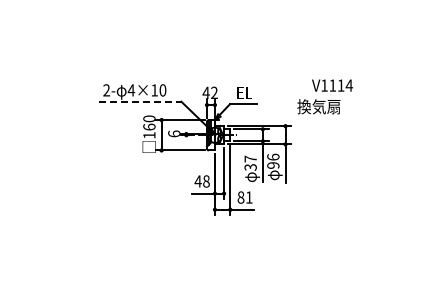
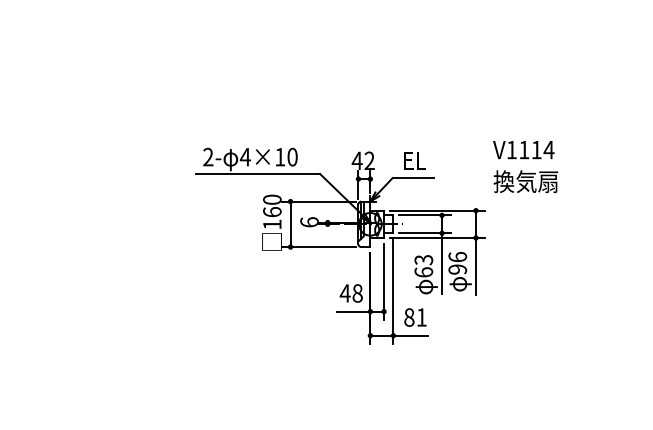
text: (332, 85) -> (523, 149), moved
line: (140, 101) -> (258, 173), dashed -> solid
text: (250, 162) -> (423, 265), 37 -> 63

